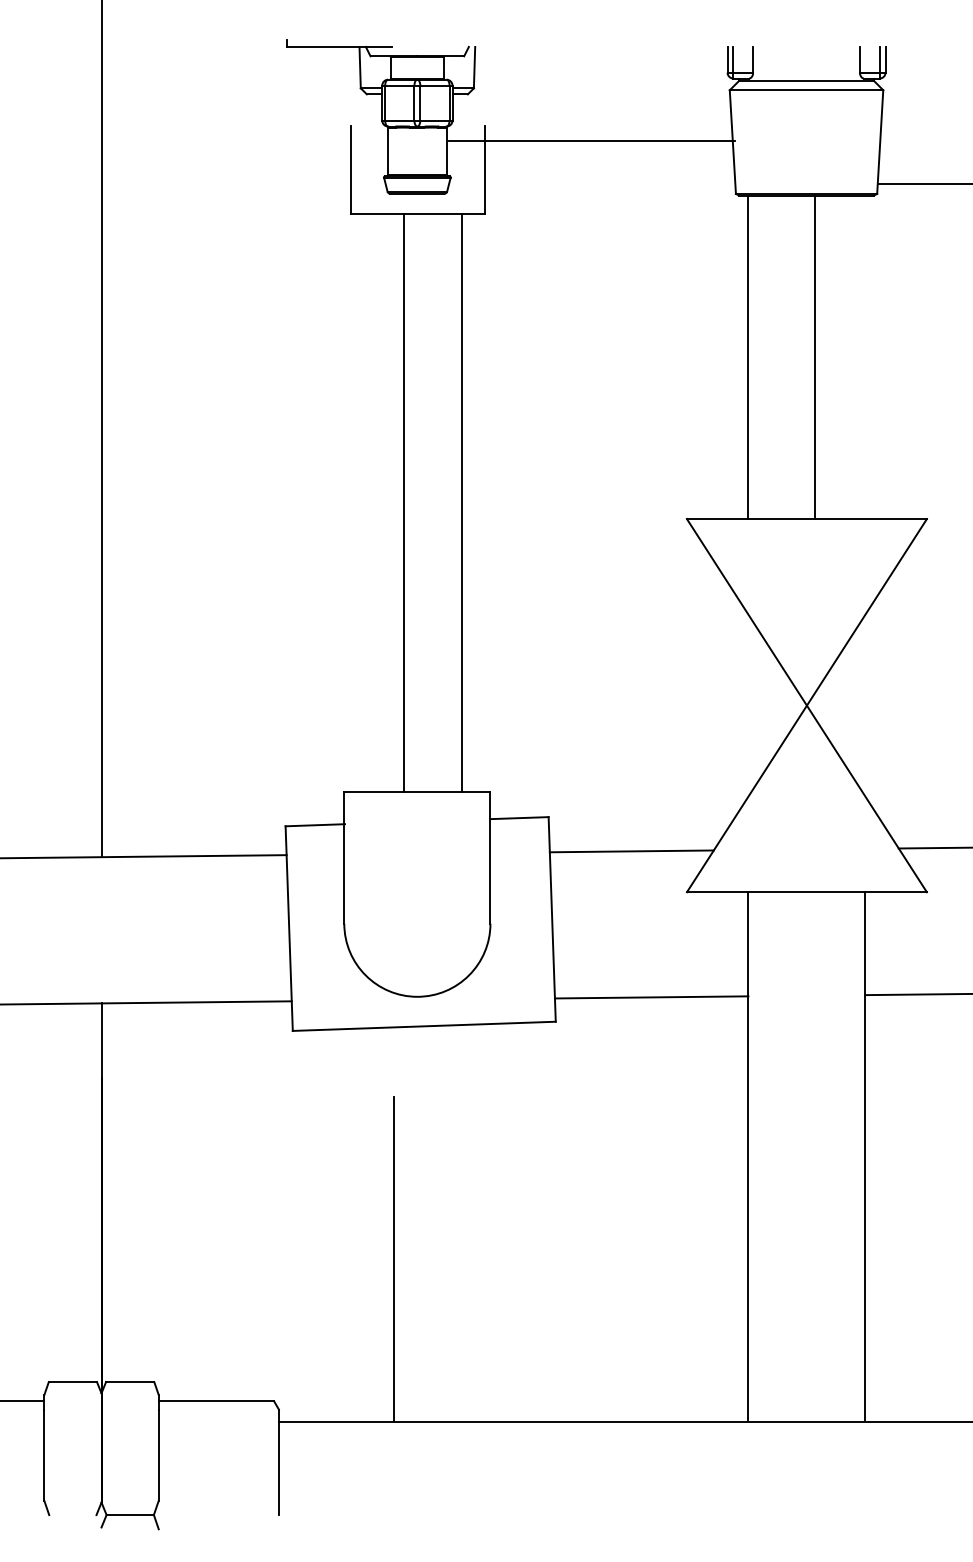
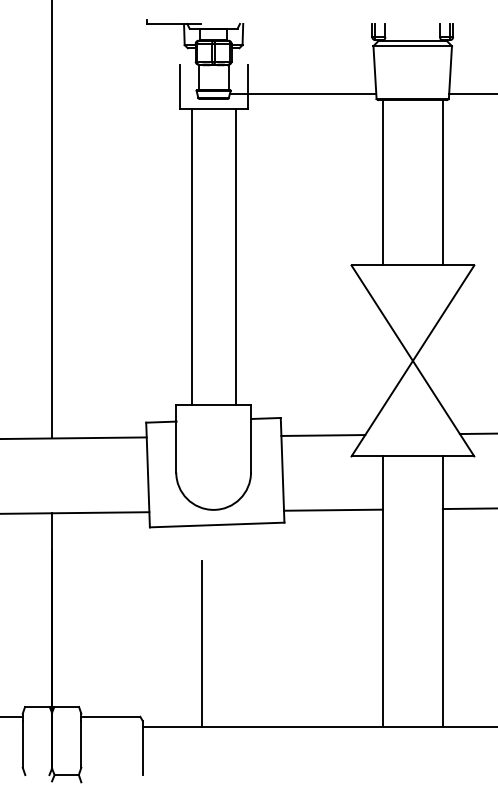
line: (591, 141) -> (302, 94), moved
line: (813, 356) -> (442, 182), moved
line: (403, 503) -> (191, 257), moved

